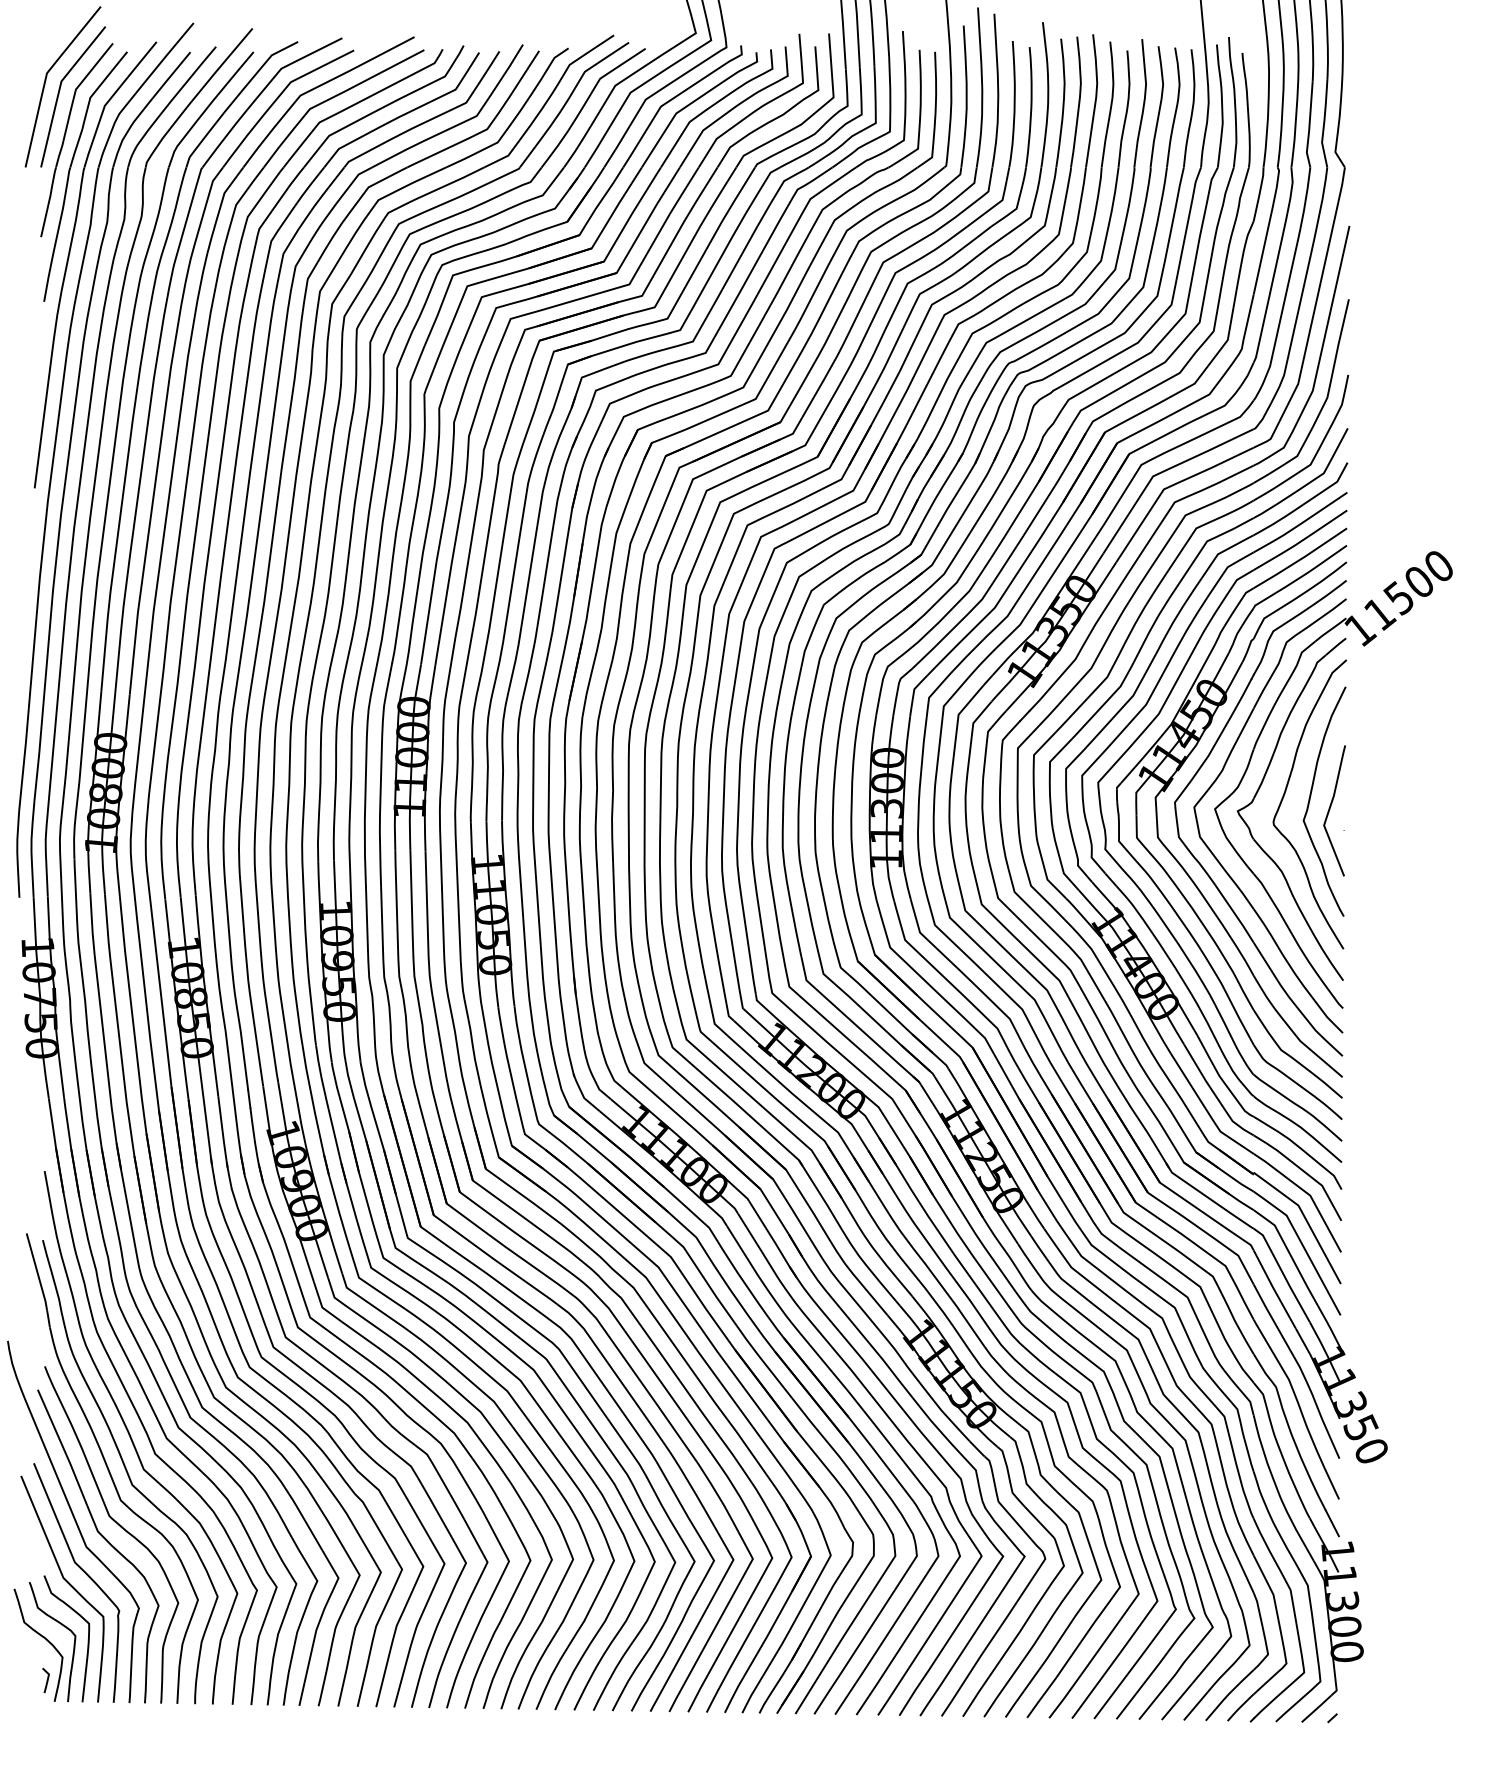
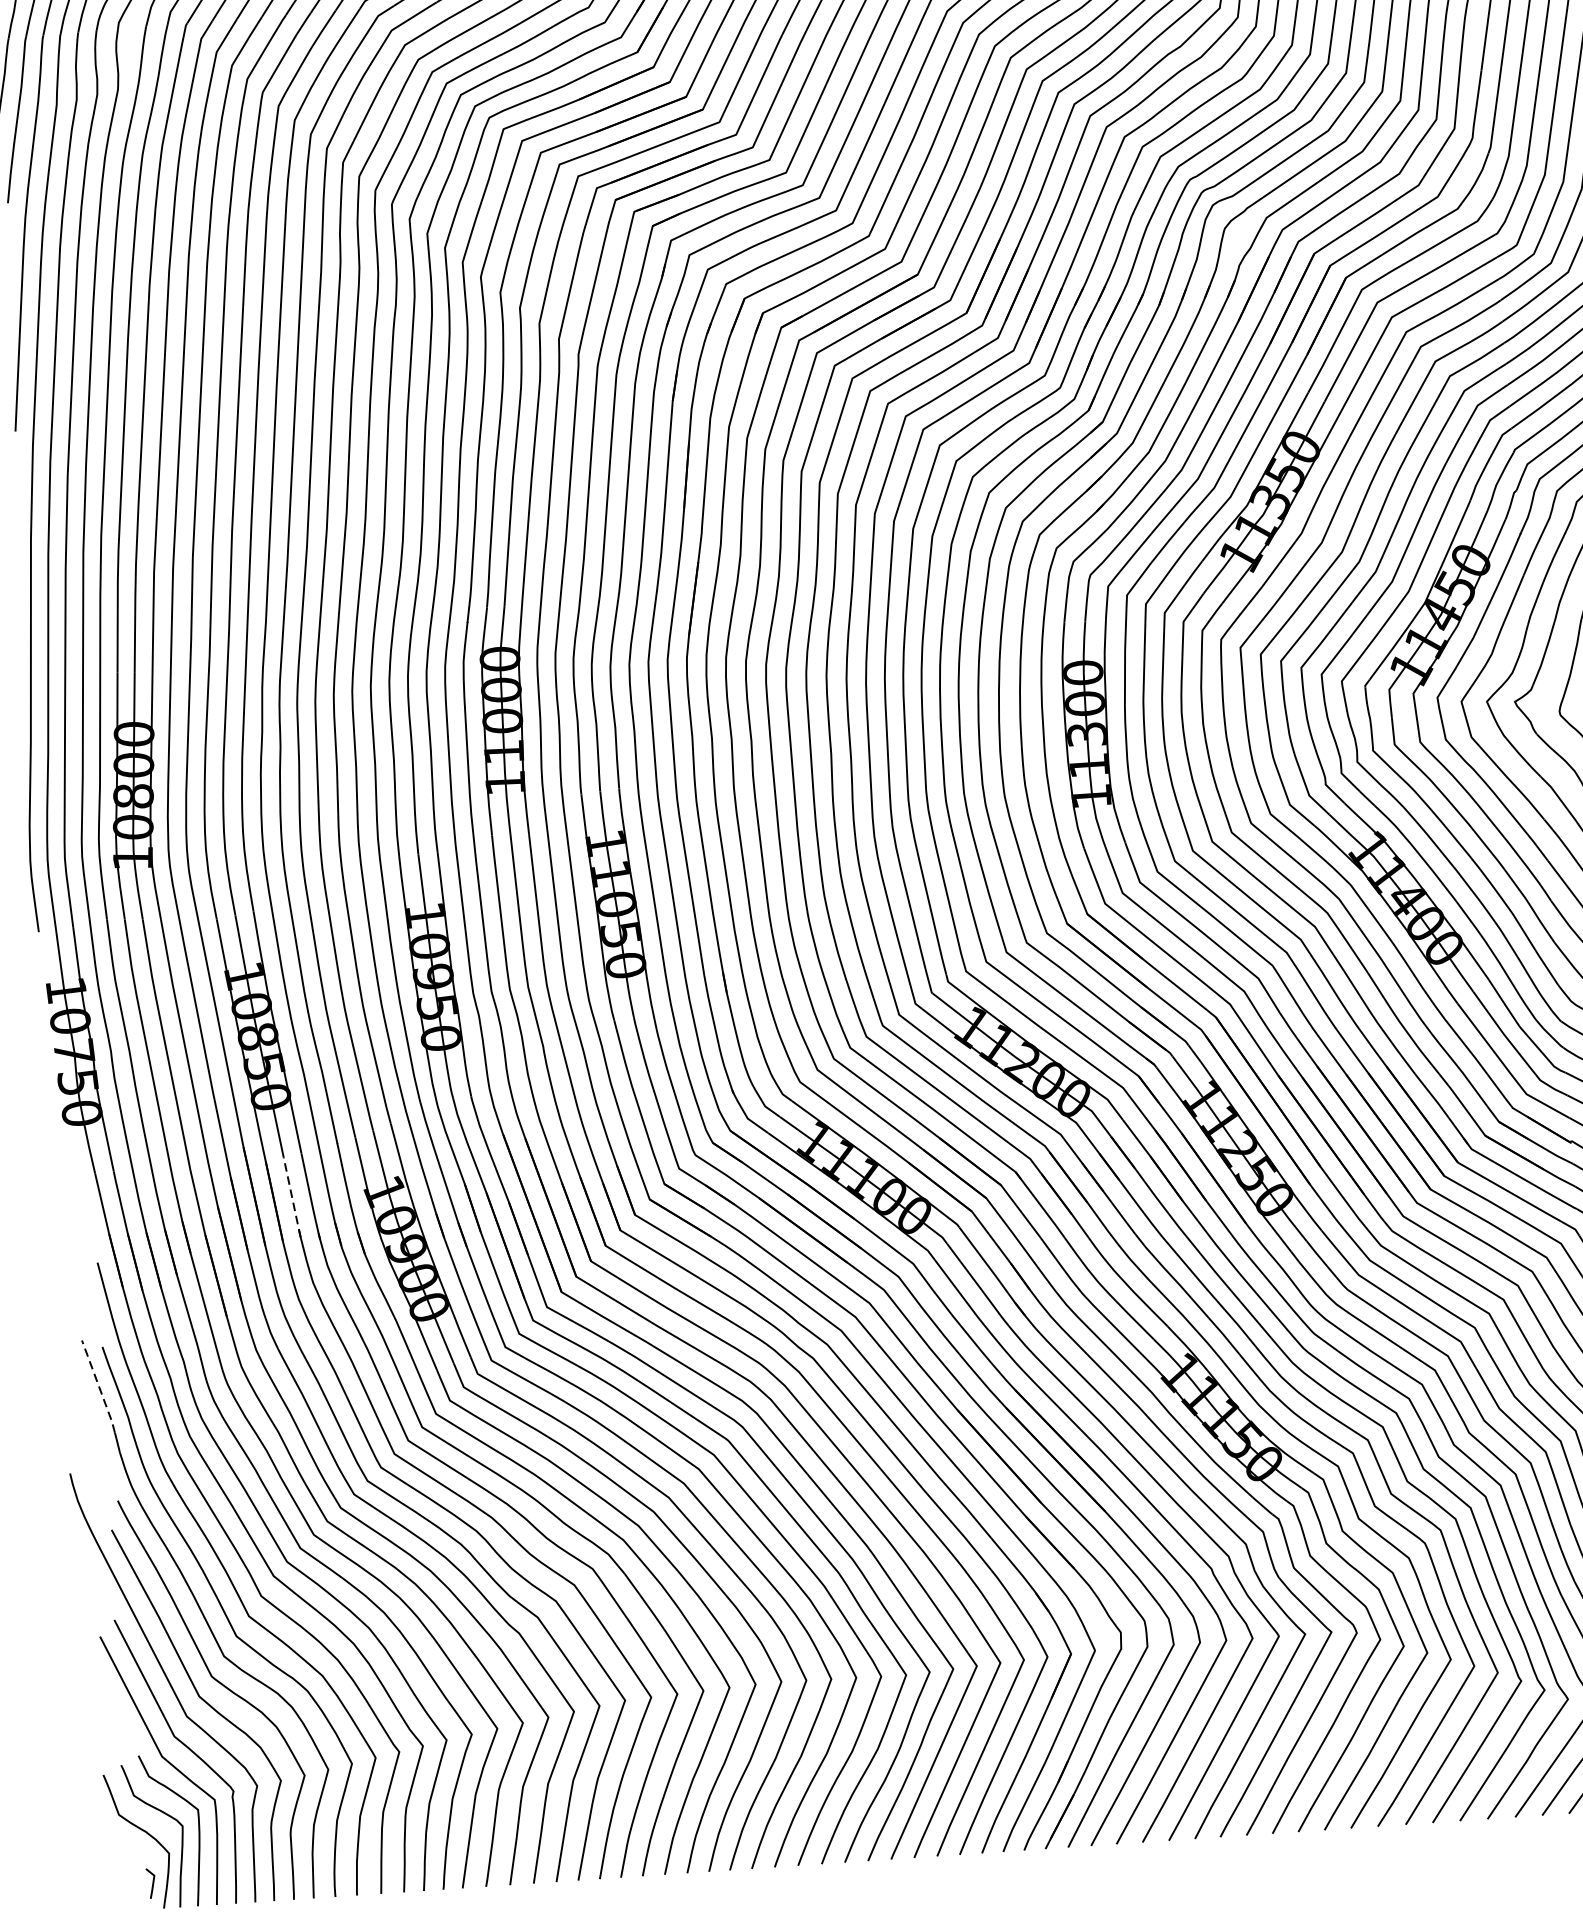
line: (207, 1131) -> (291, 1197), solid -> dashed
line: (37, 1272) -> (99, 1387), solid -> dashed

